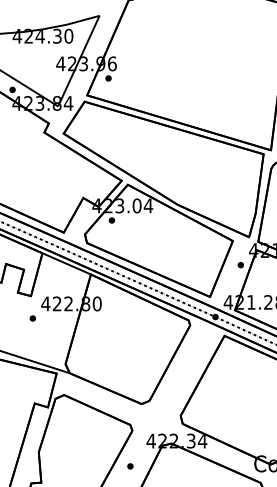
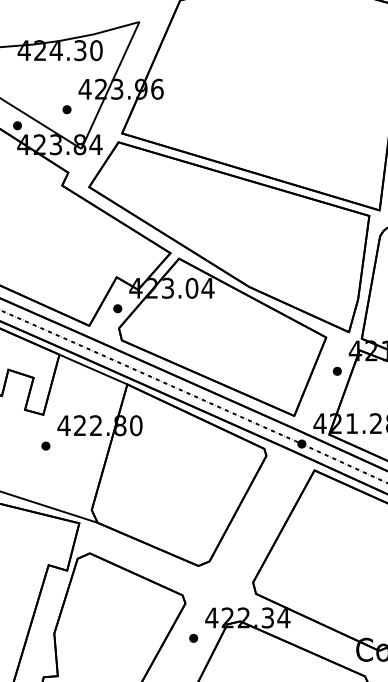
part: (108, 78) -> (66, 109), moved
part: (111, 220) -> (117, 308), moved
part: (130, 466) -> (193, 638), moved

